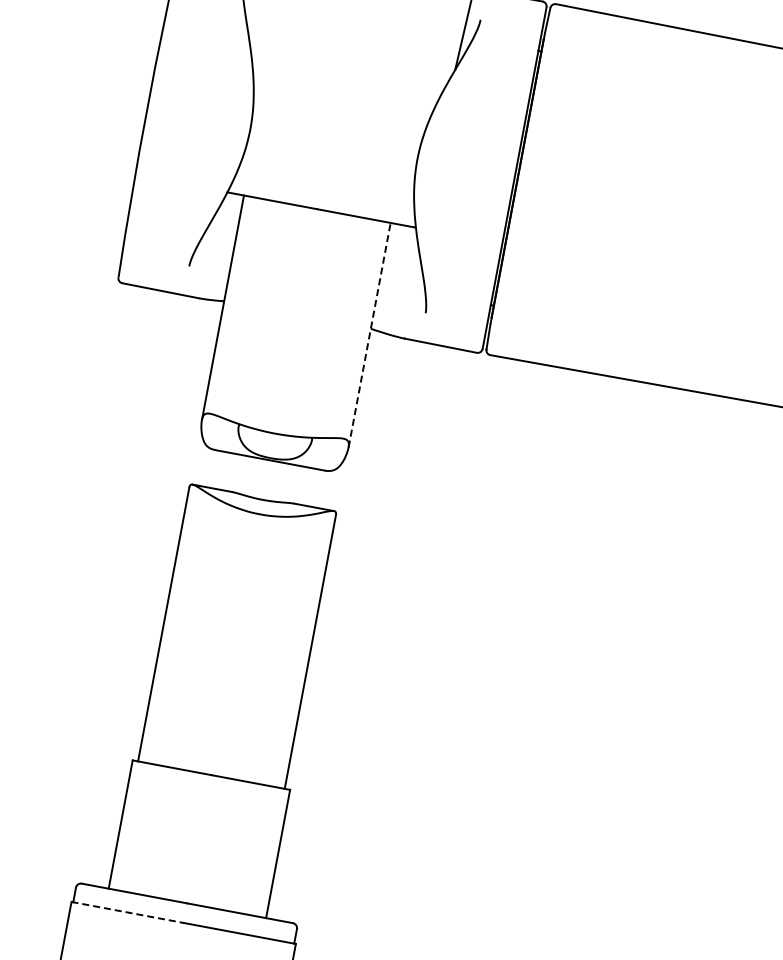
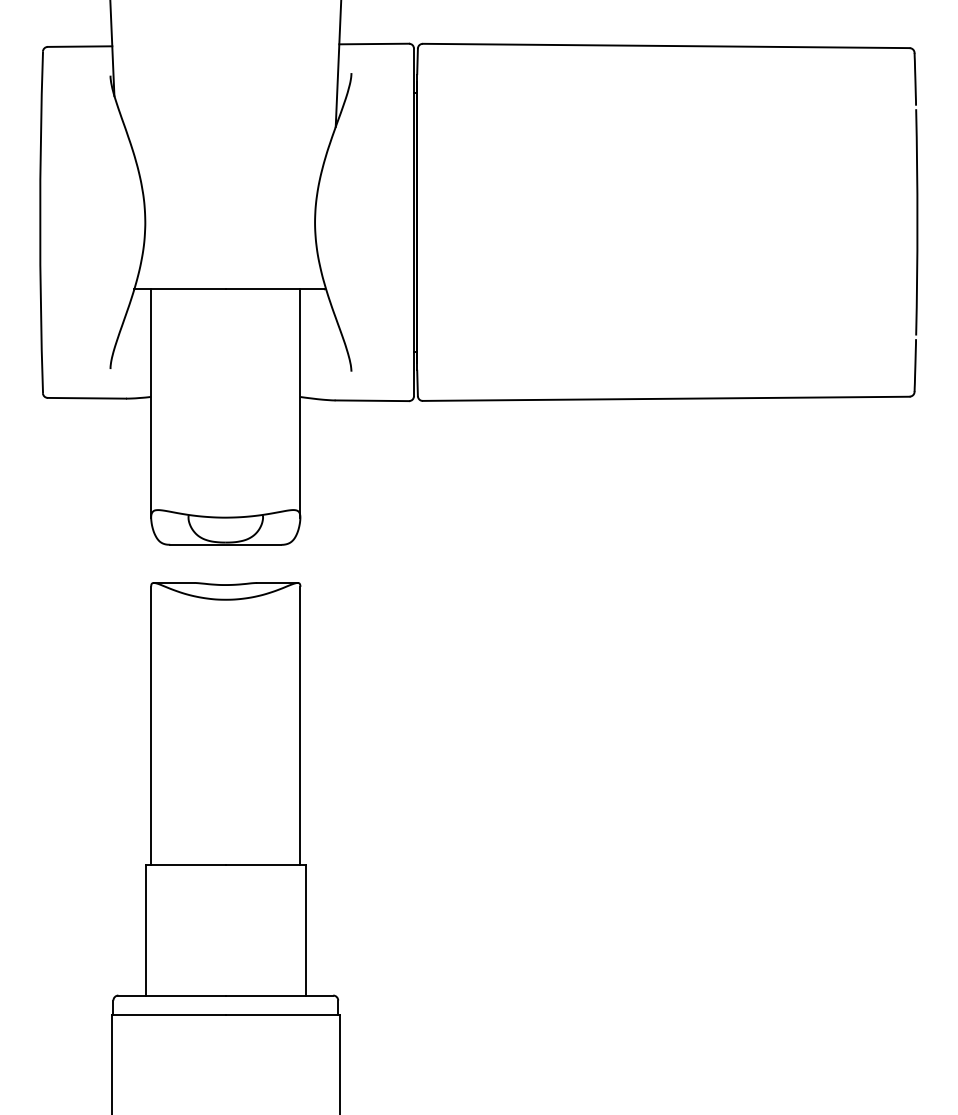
line: (369, 335) -> (300, 403), dashed -> solid
line: (128, 912) -> (169, 1015), dashed -> solid

